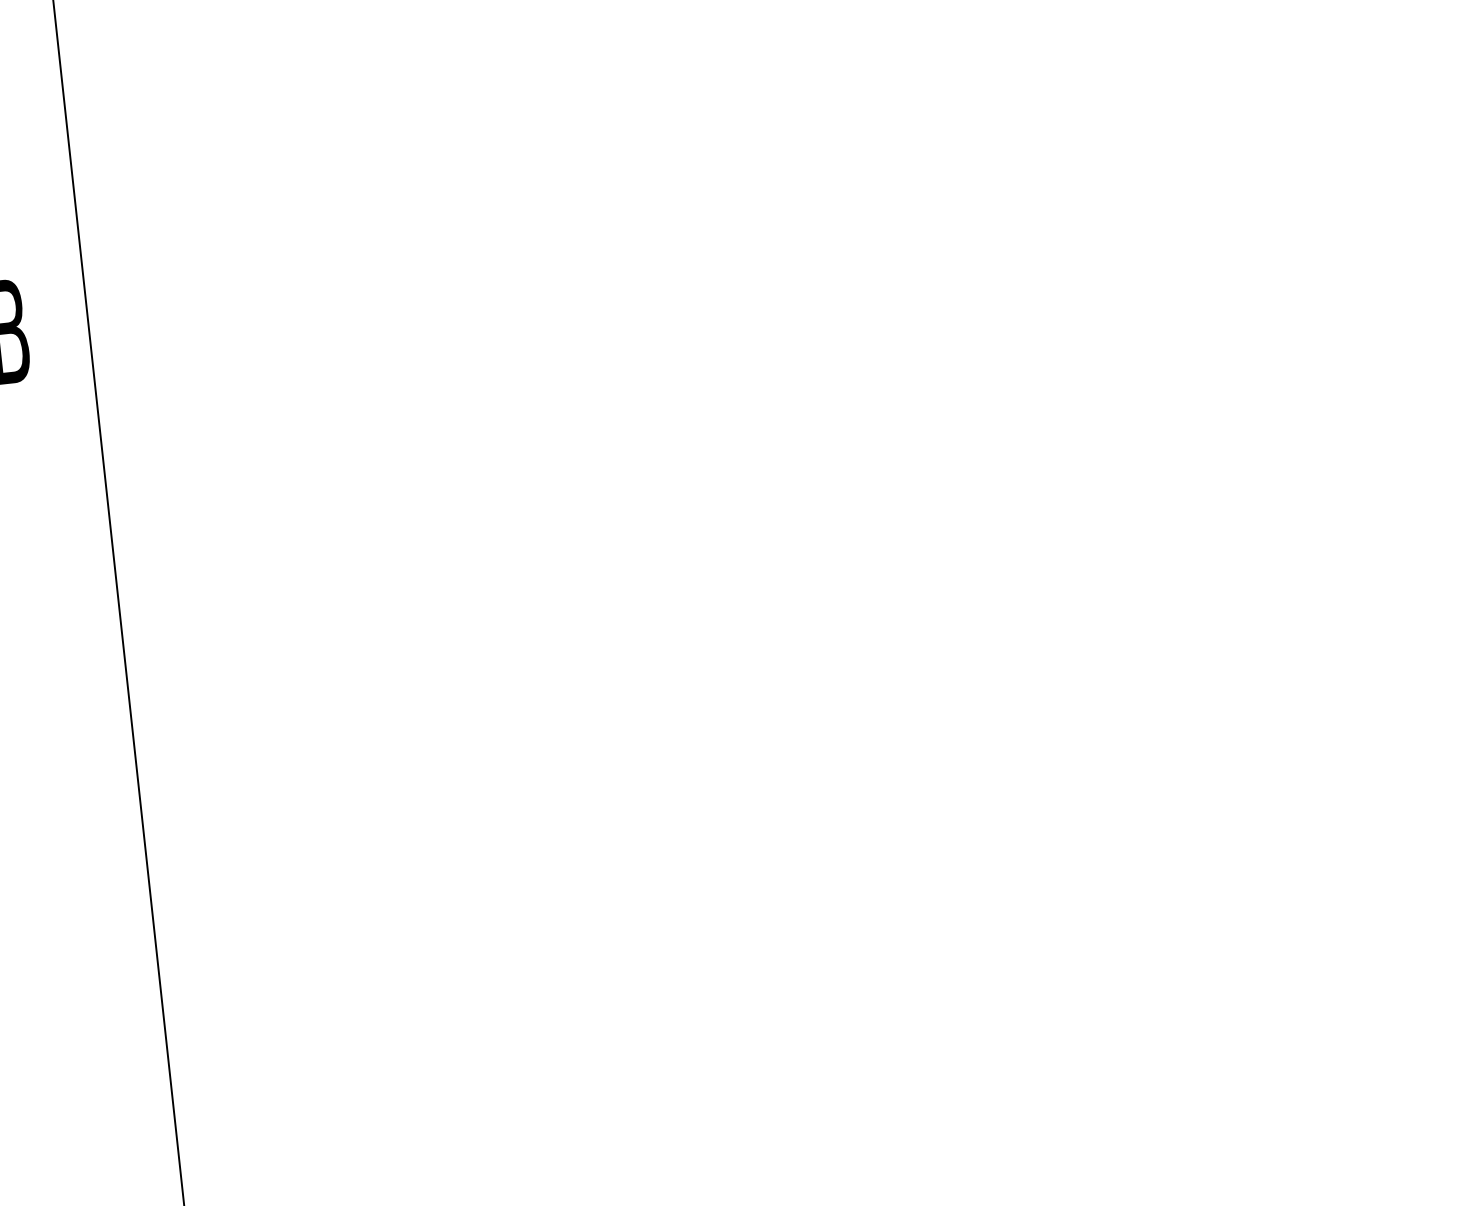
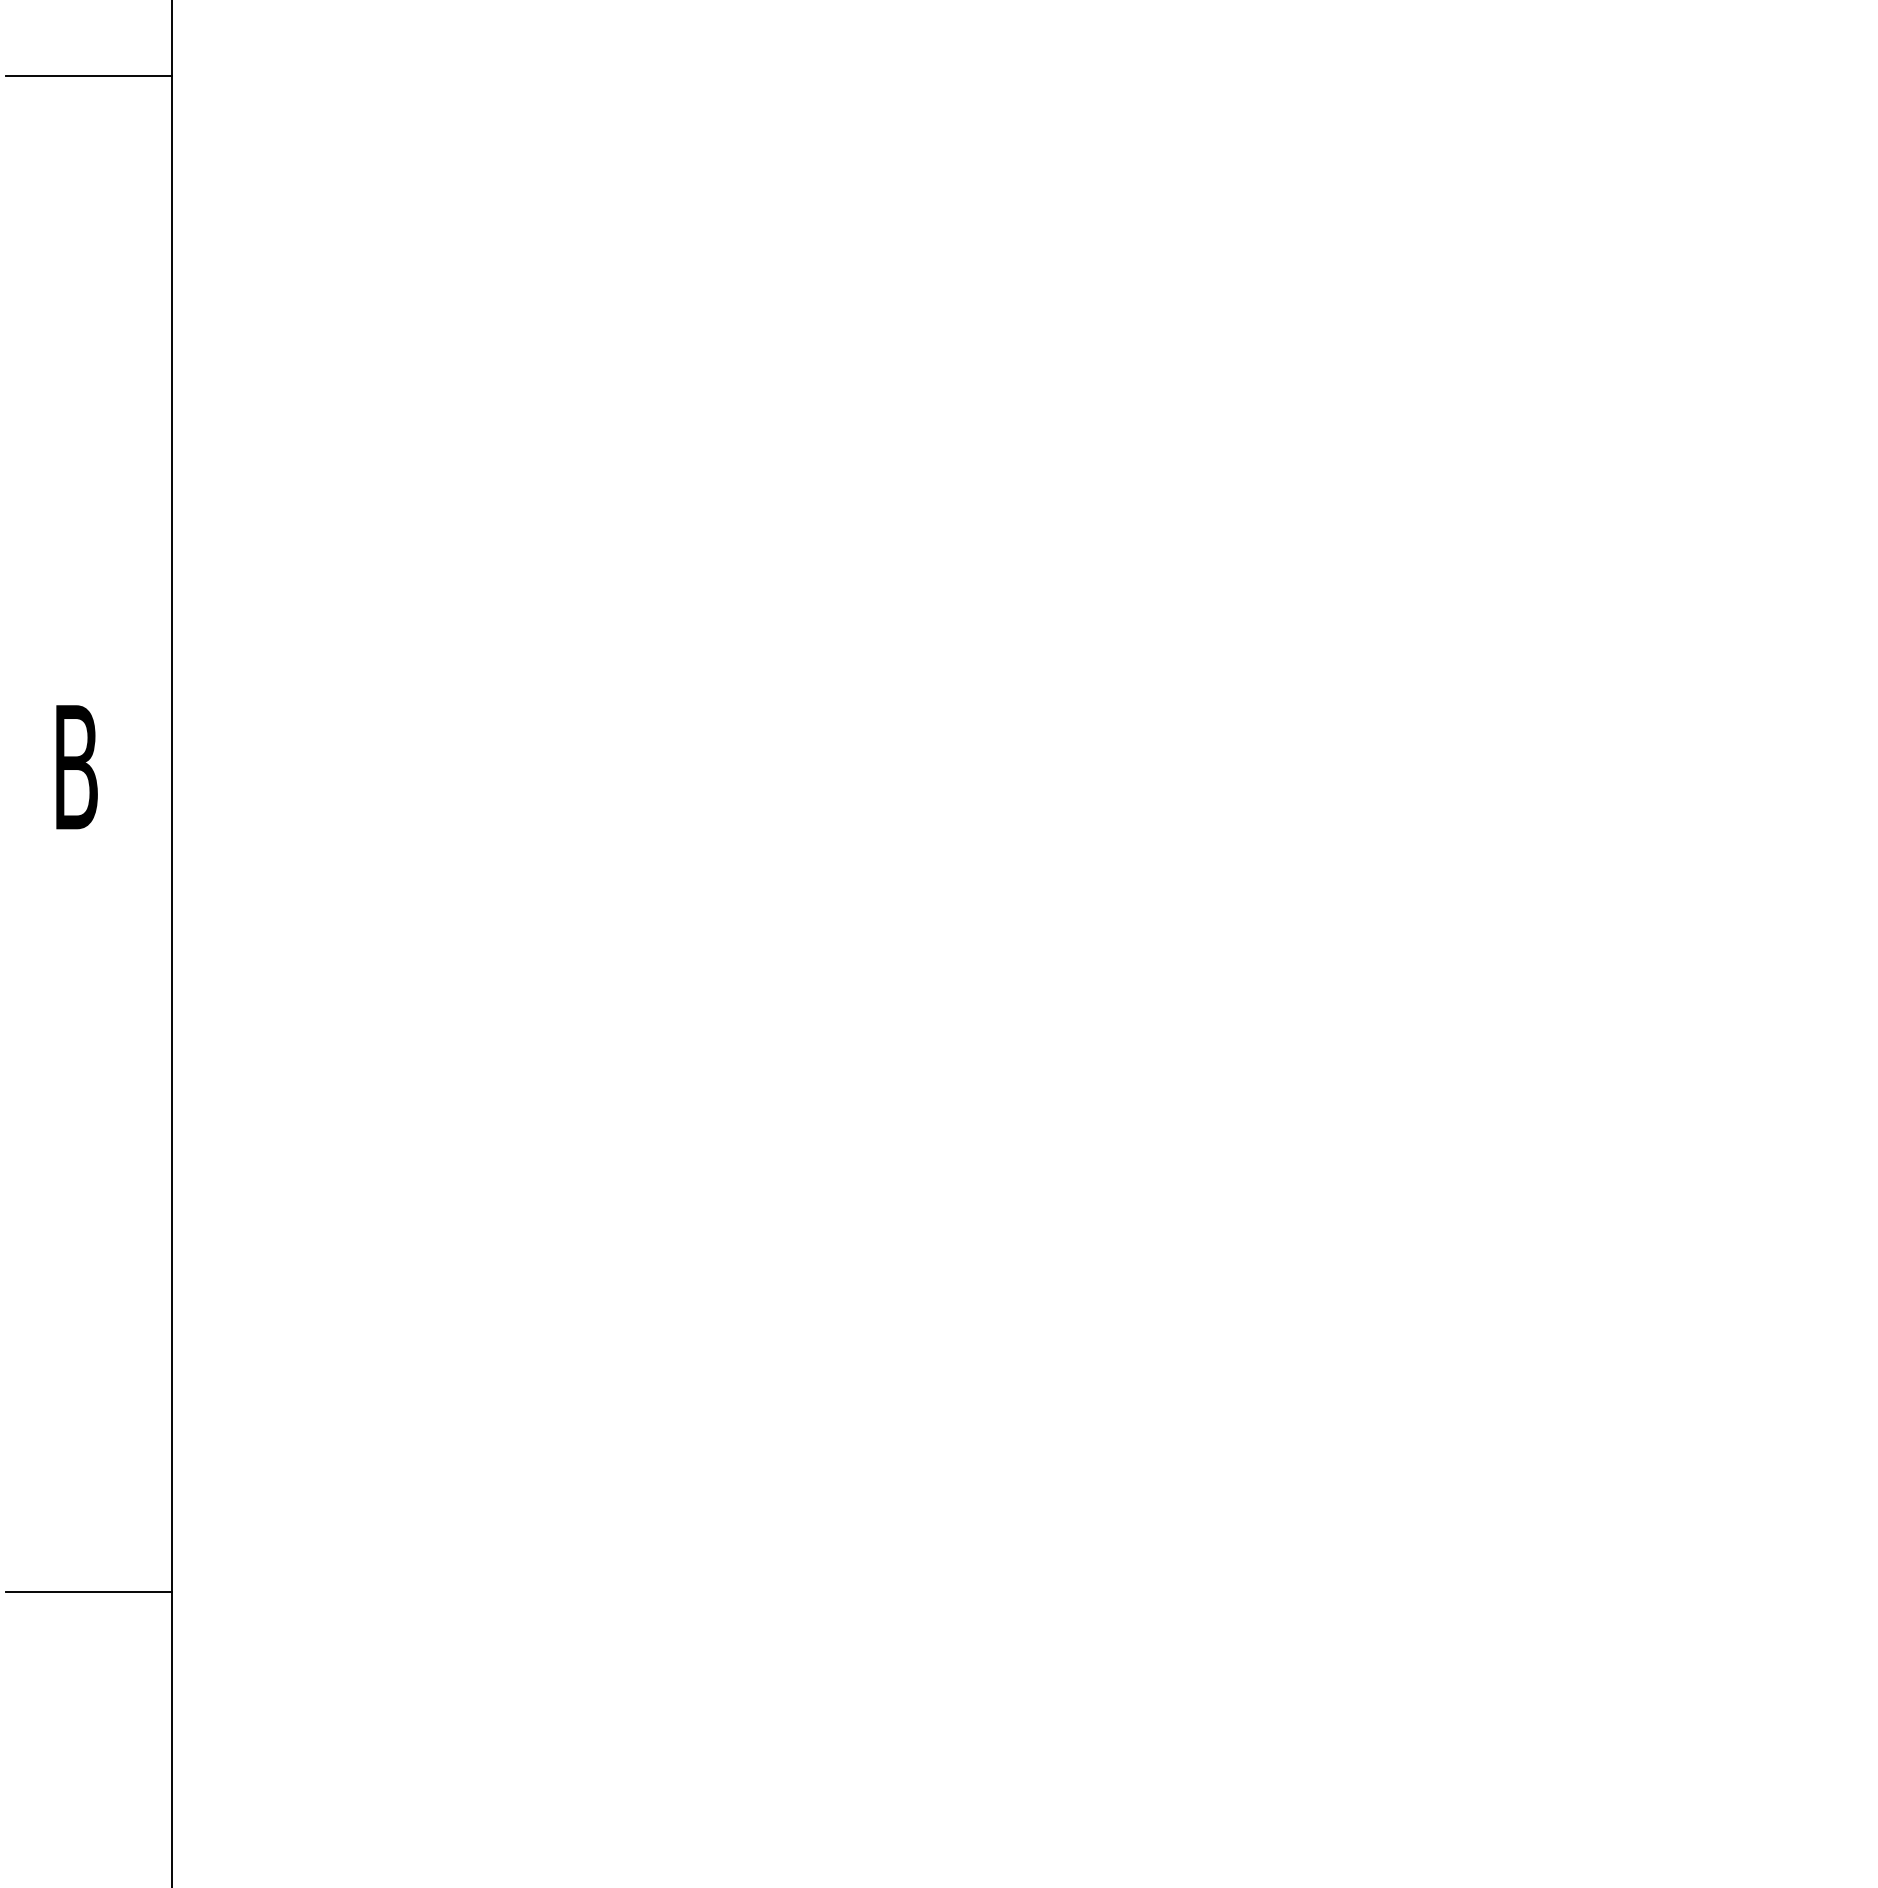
line: (93, 1016) -> (88, 1591), added

